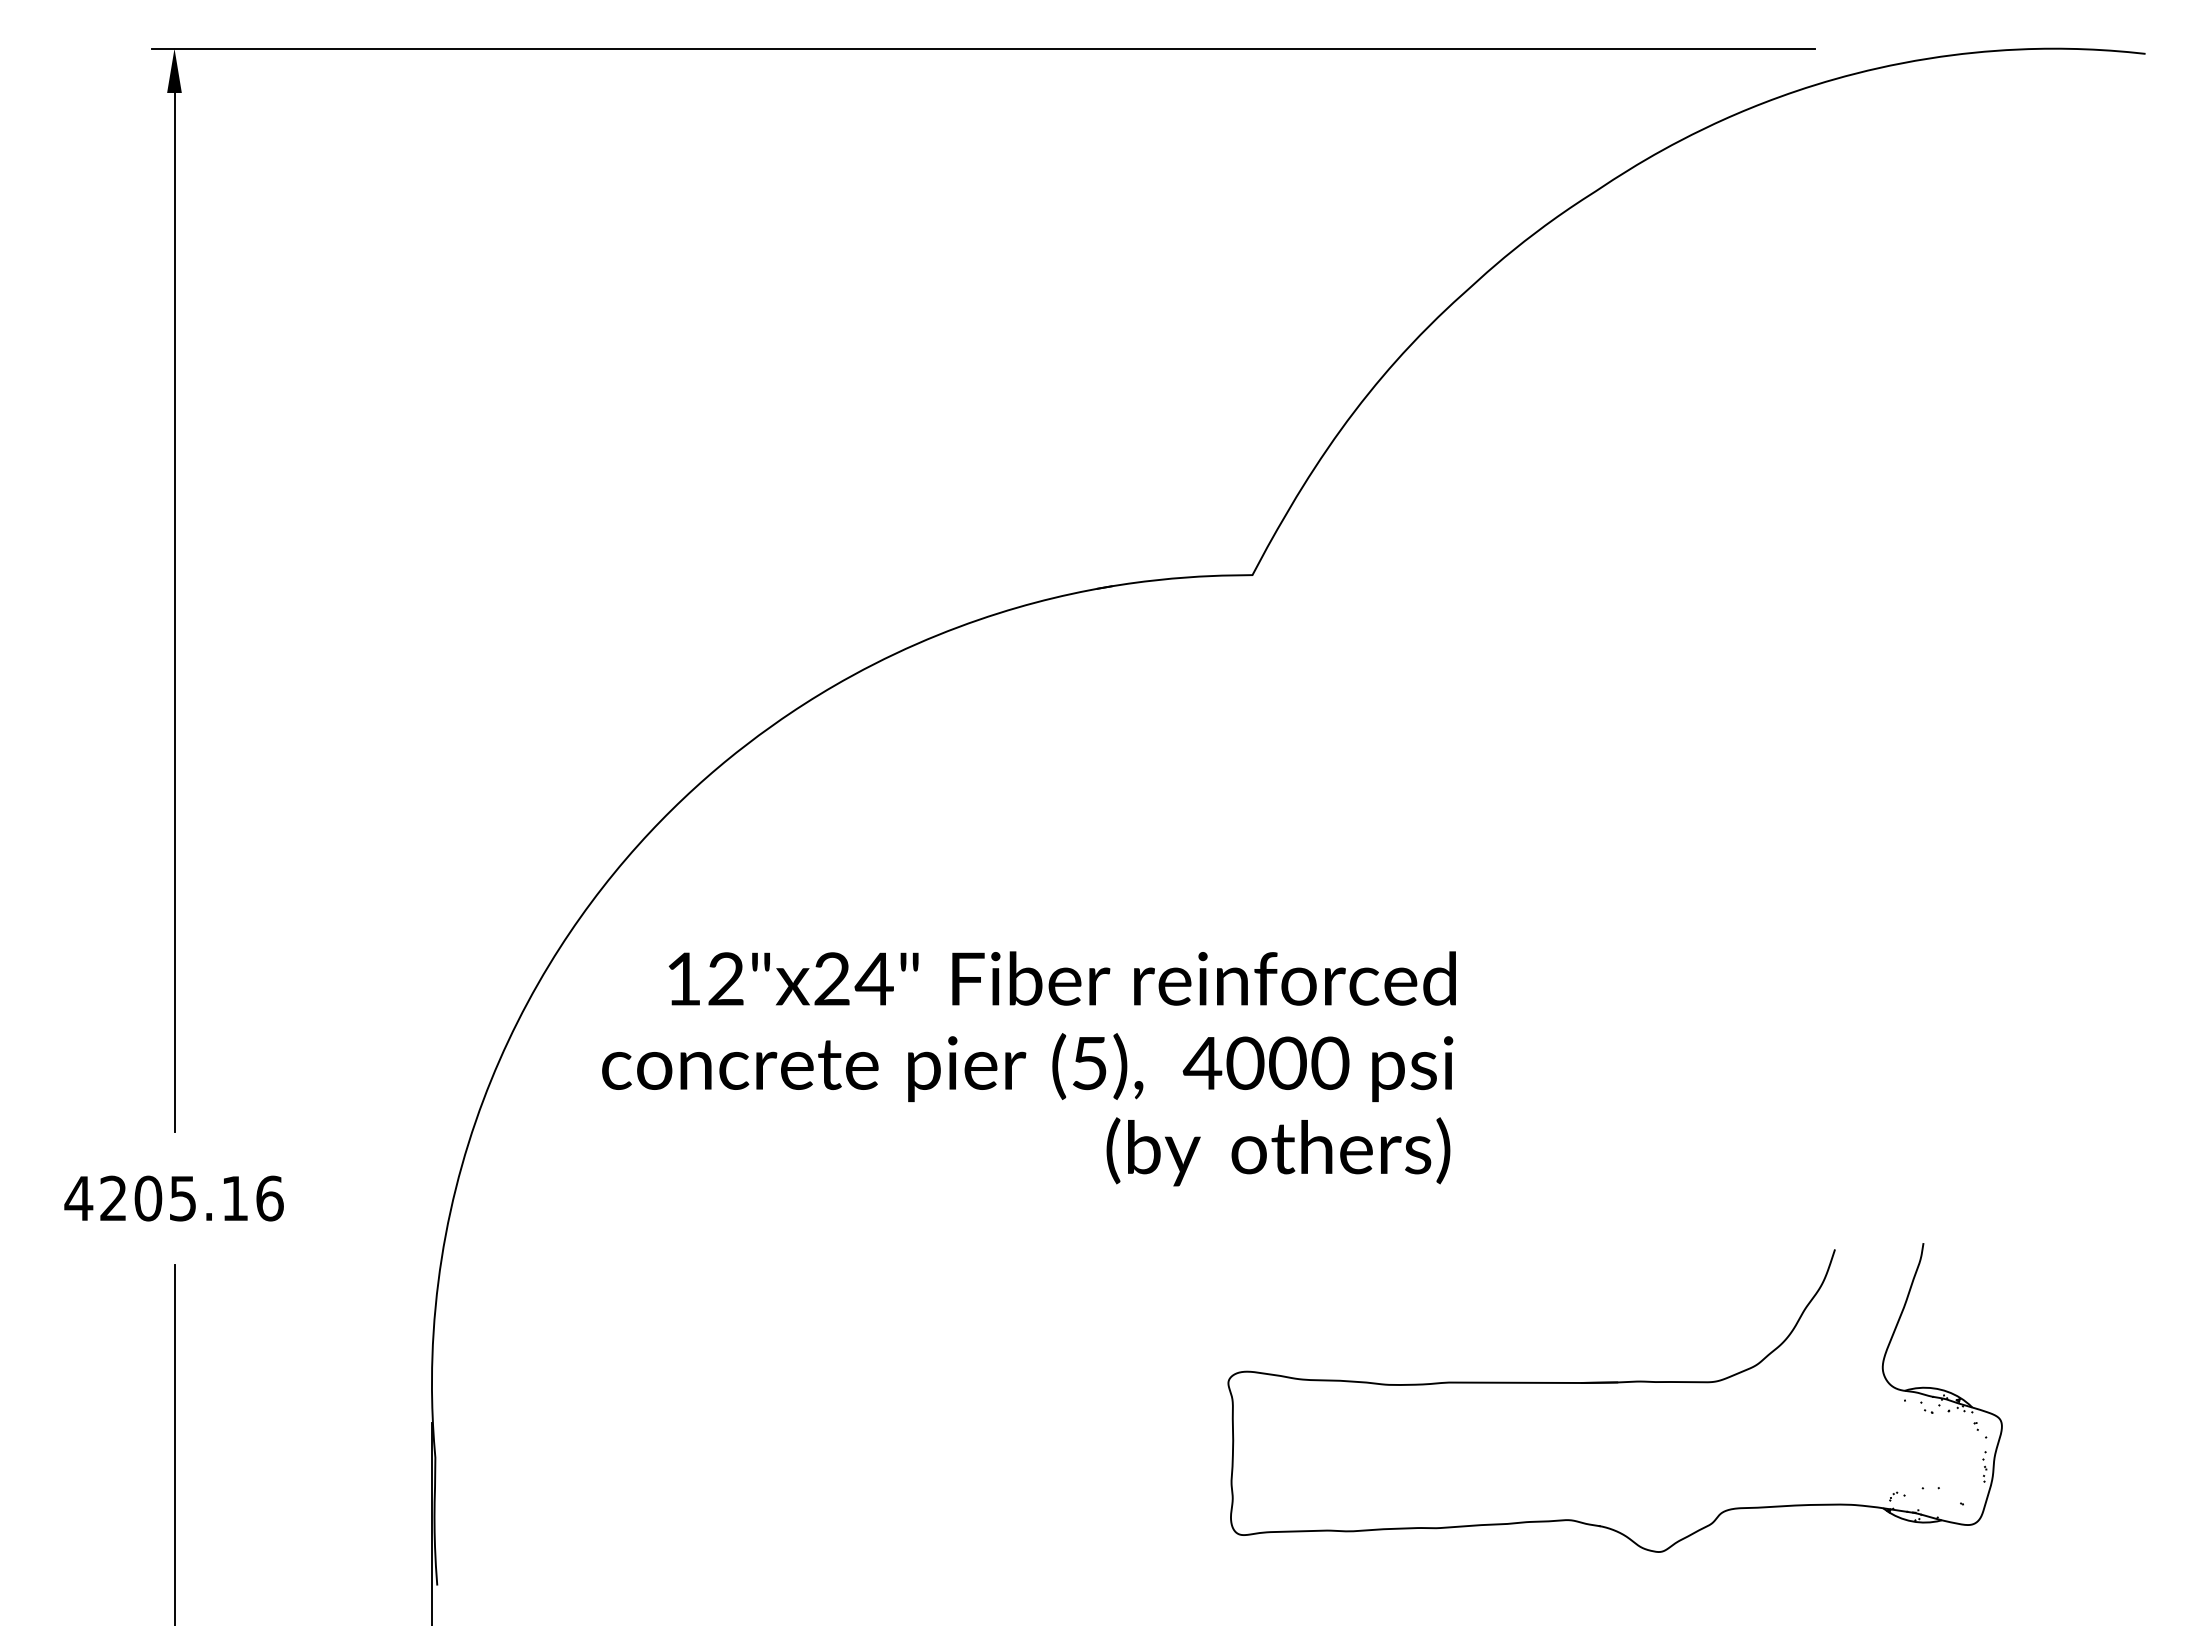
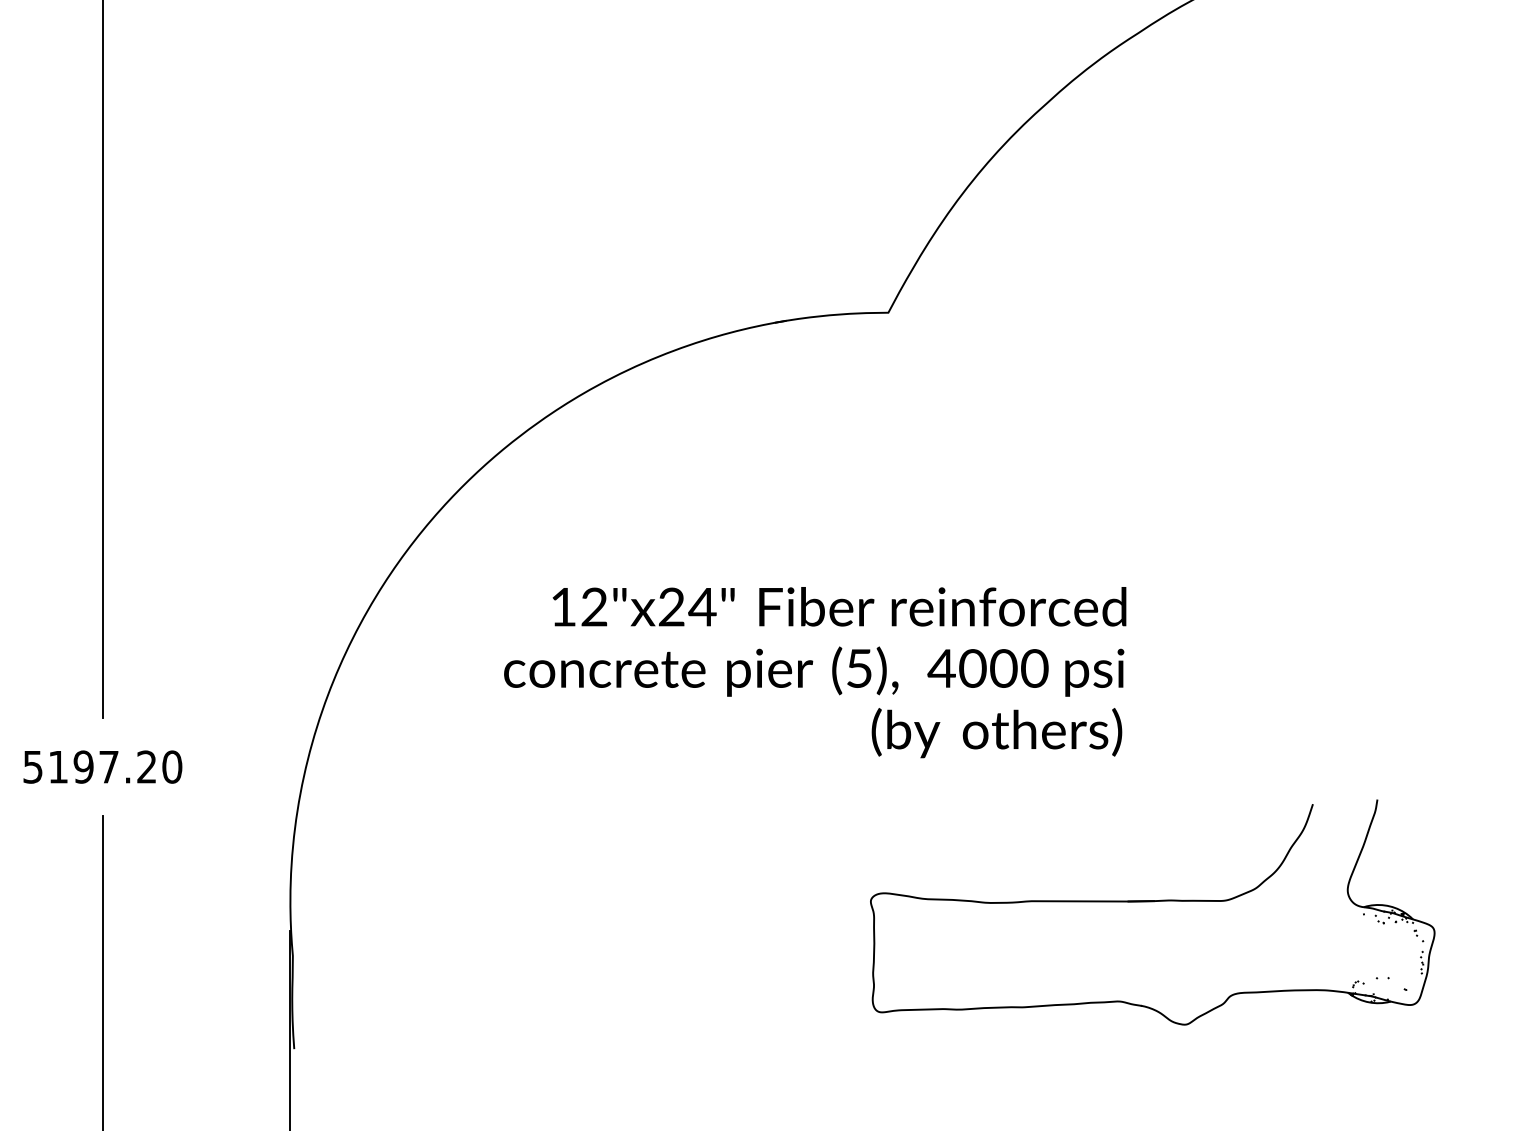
text: (1028, 1068) -> (814, 672), moved
text: (173, 1198) -> (102, 767), 4205.16 -> 5197.20

